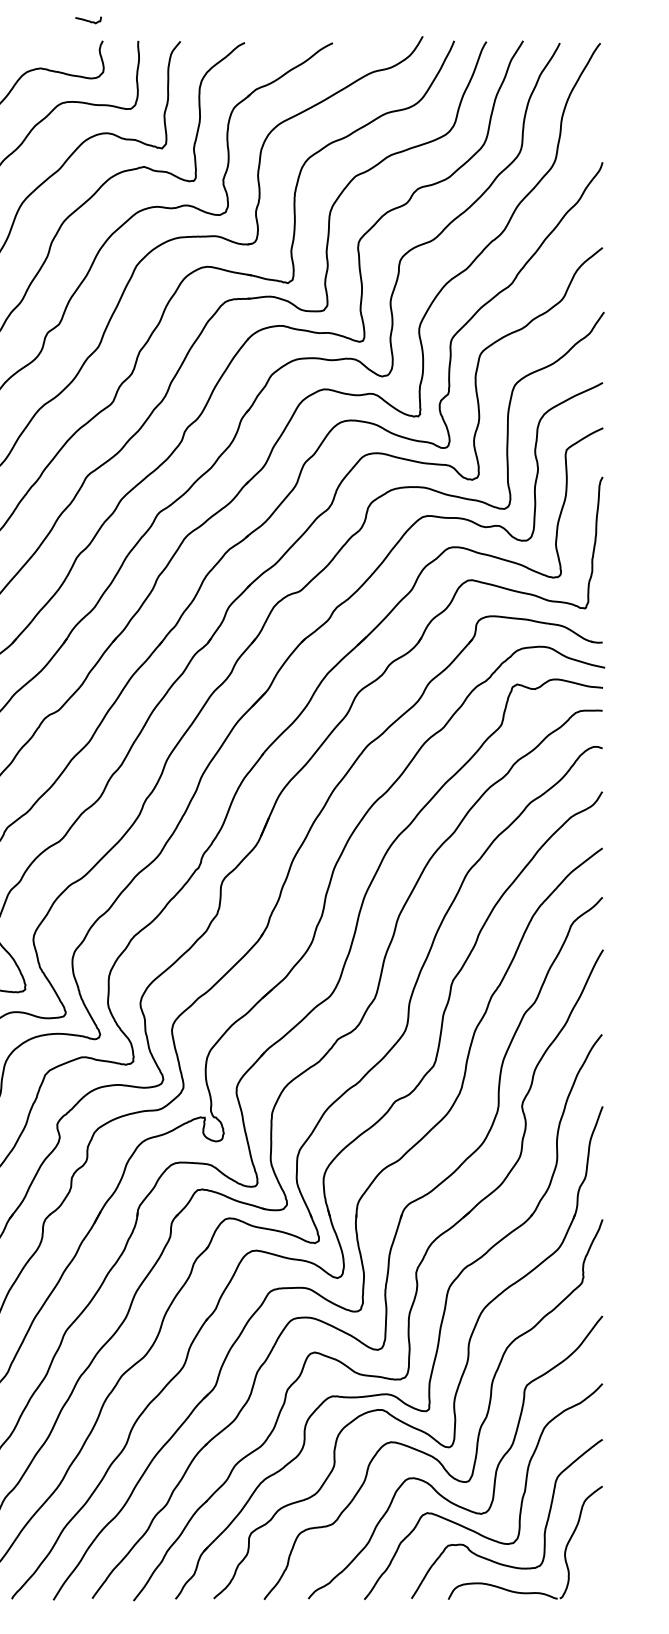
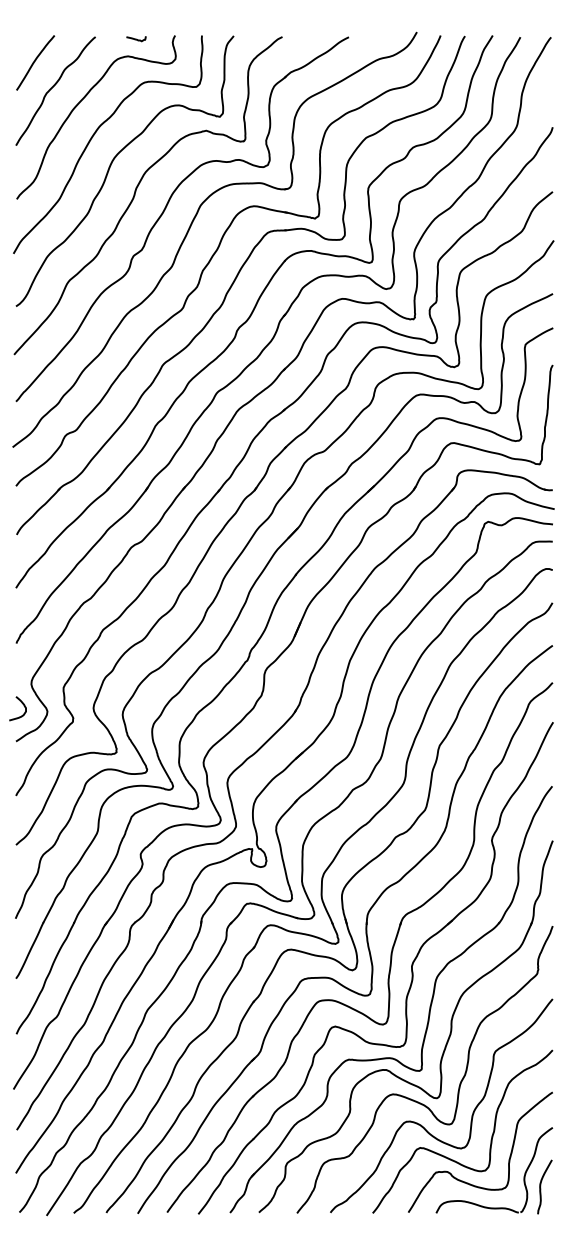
curve: (88, 20) -> (136, 39), moved
curve: (587, 1564) -> (541, 1186), added

